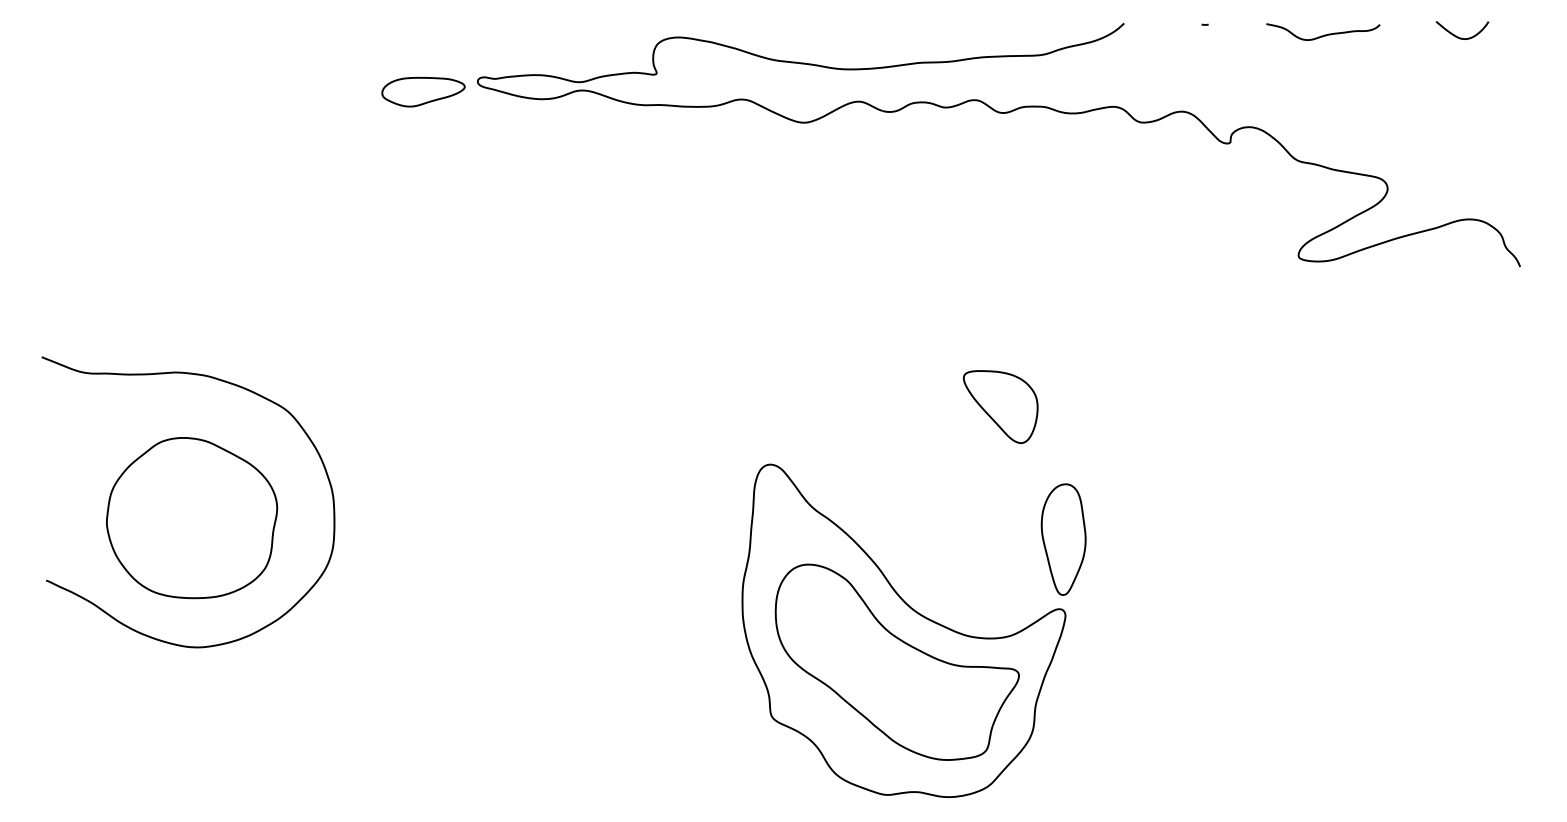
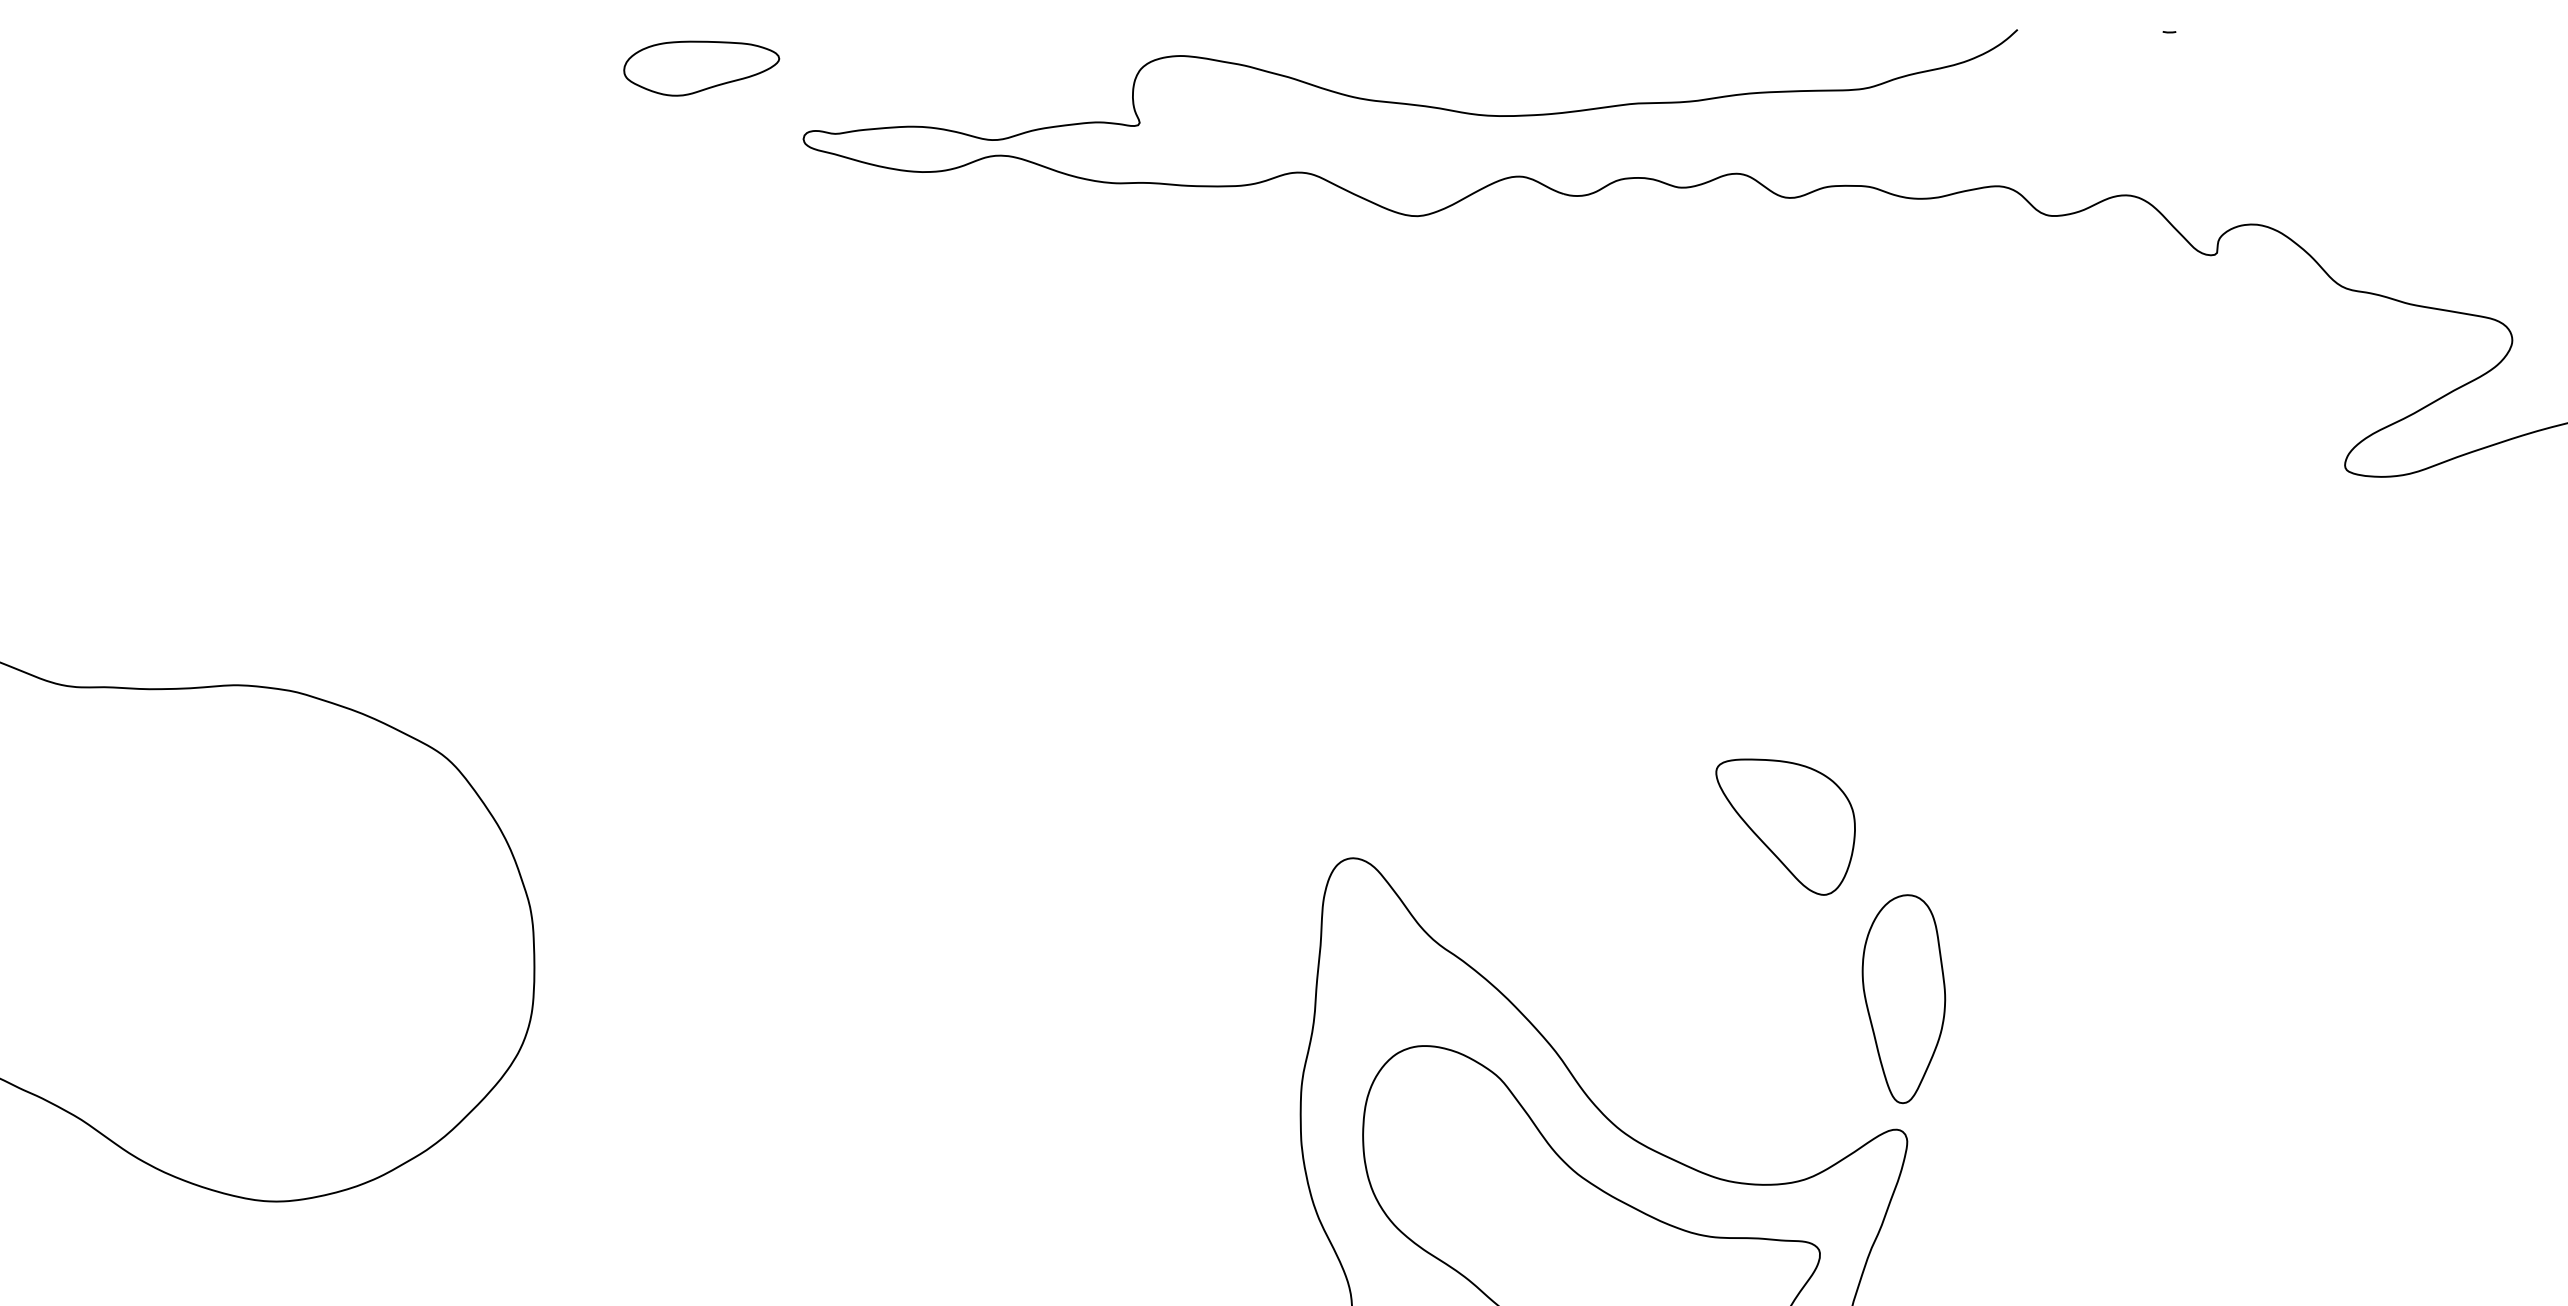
curve: (1324, 34) -> (2393, 50), removed
part: (423, 91) -> (701, 67), moved
part: (1000, 406) -> (1785, 826), moved
part: (192, 518) -> (267, 959), removed

